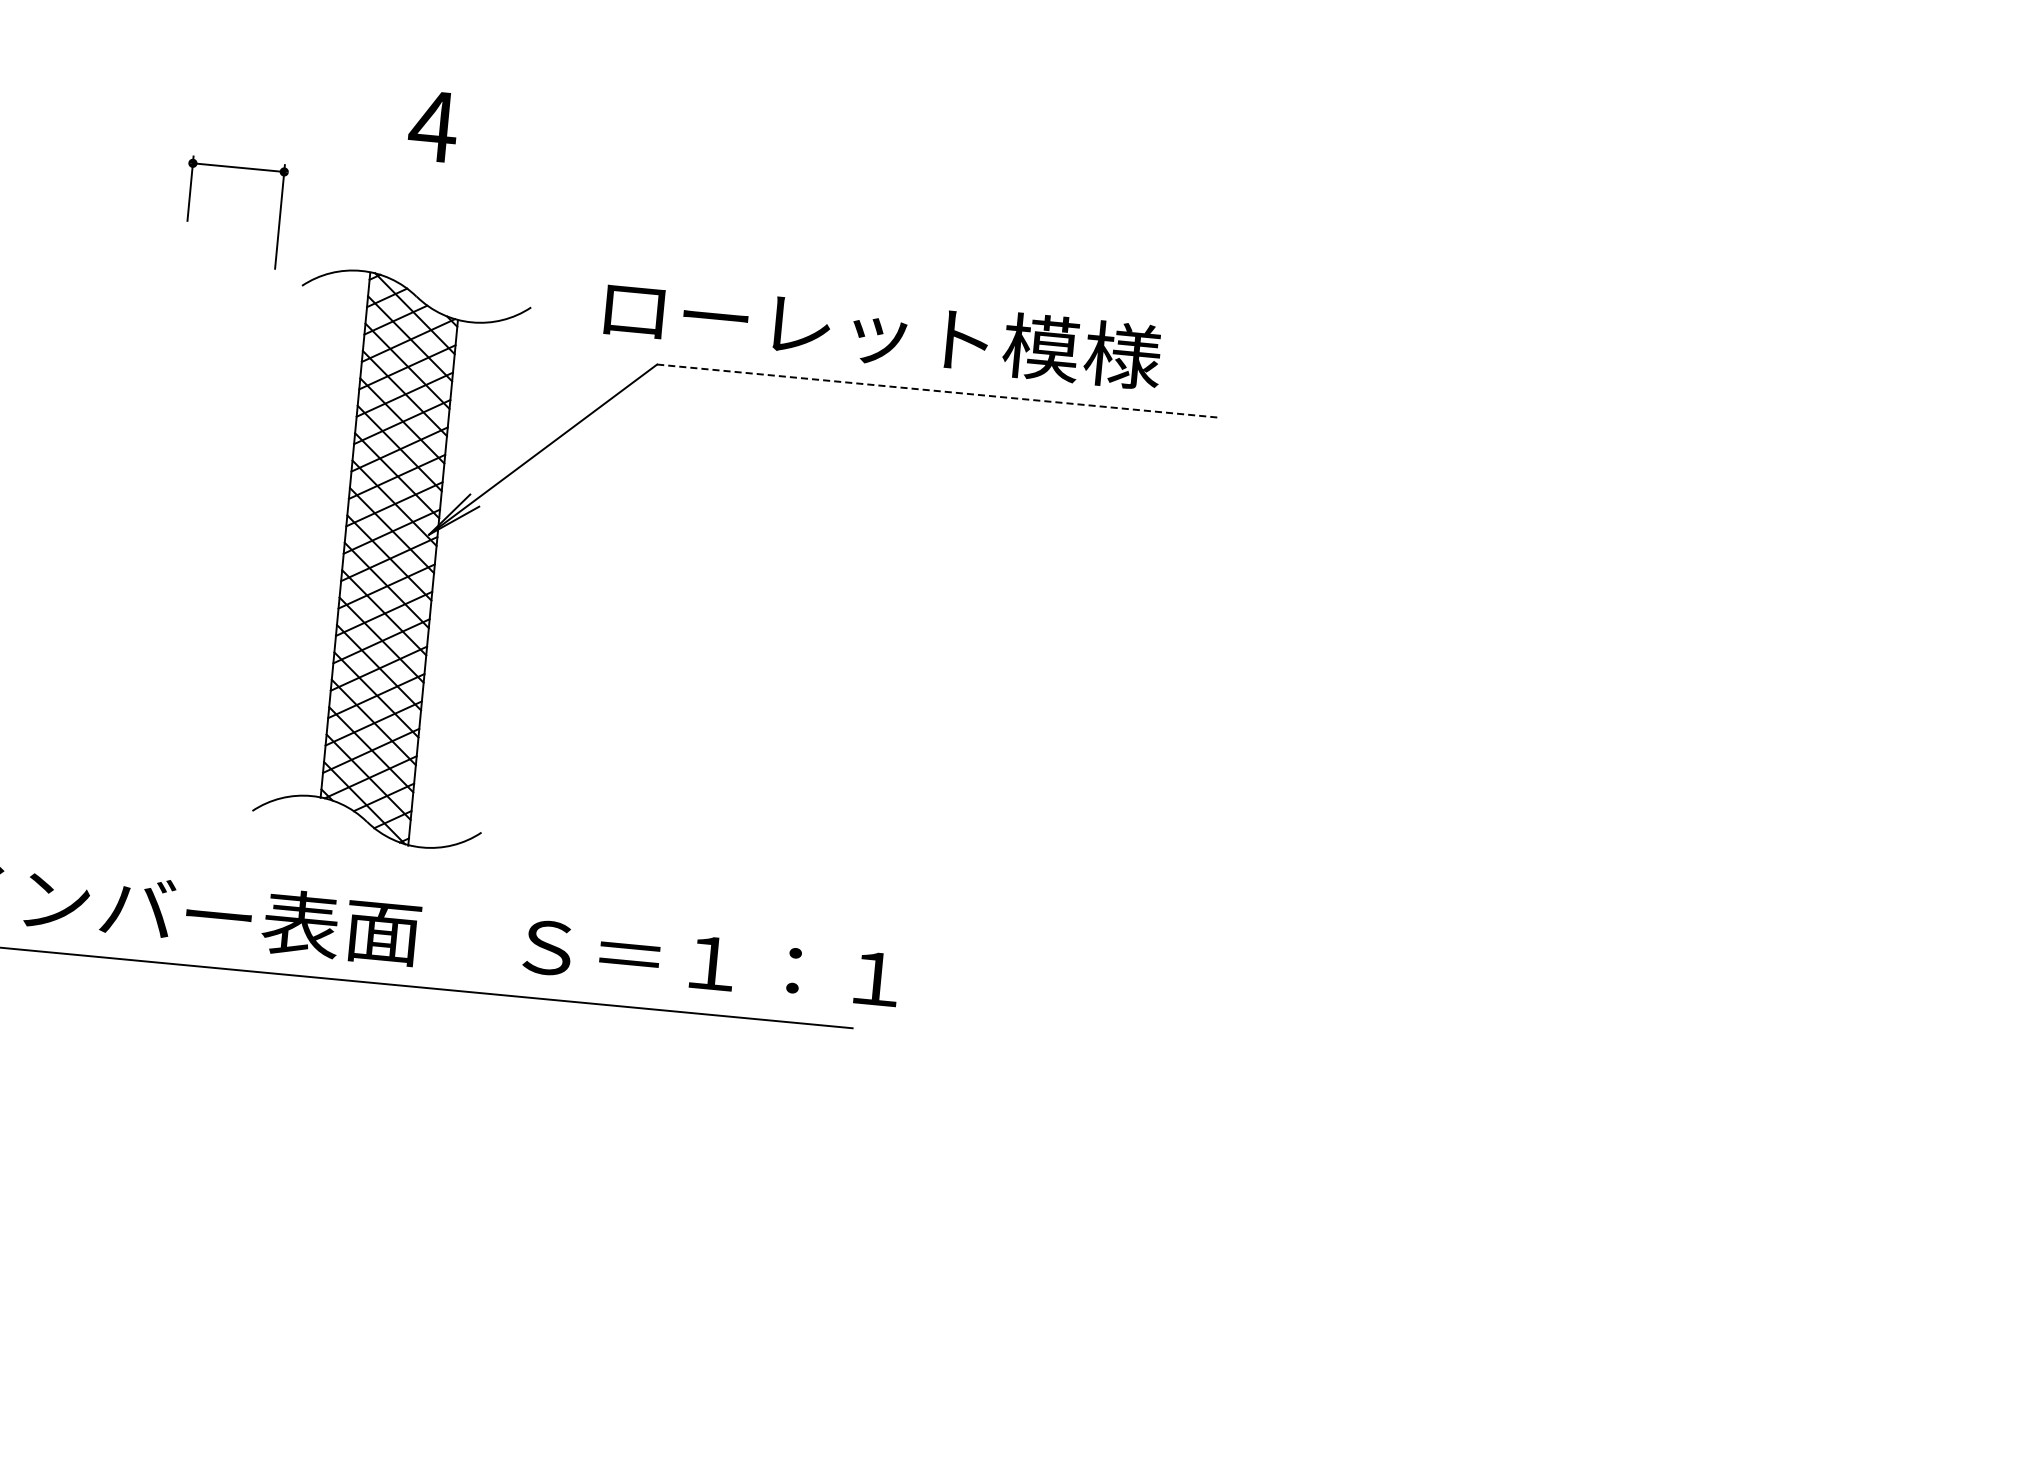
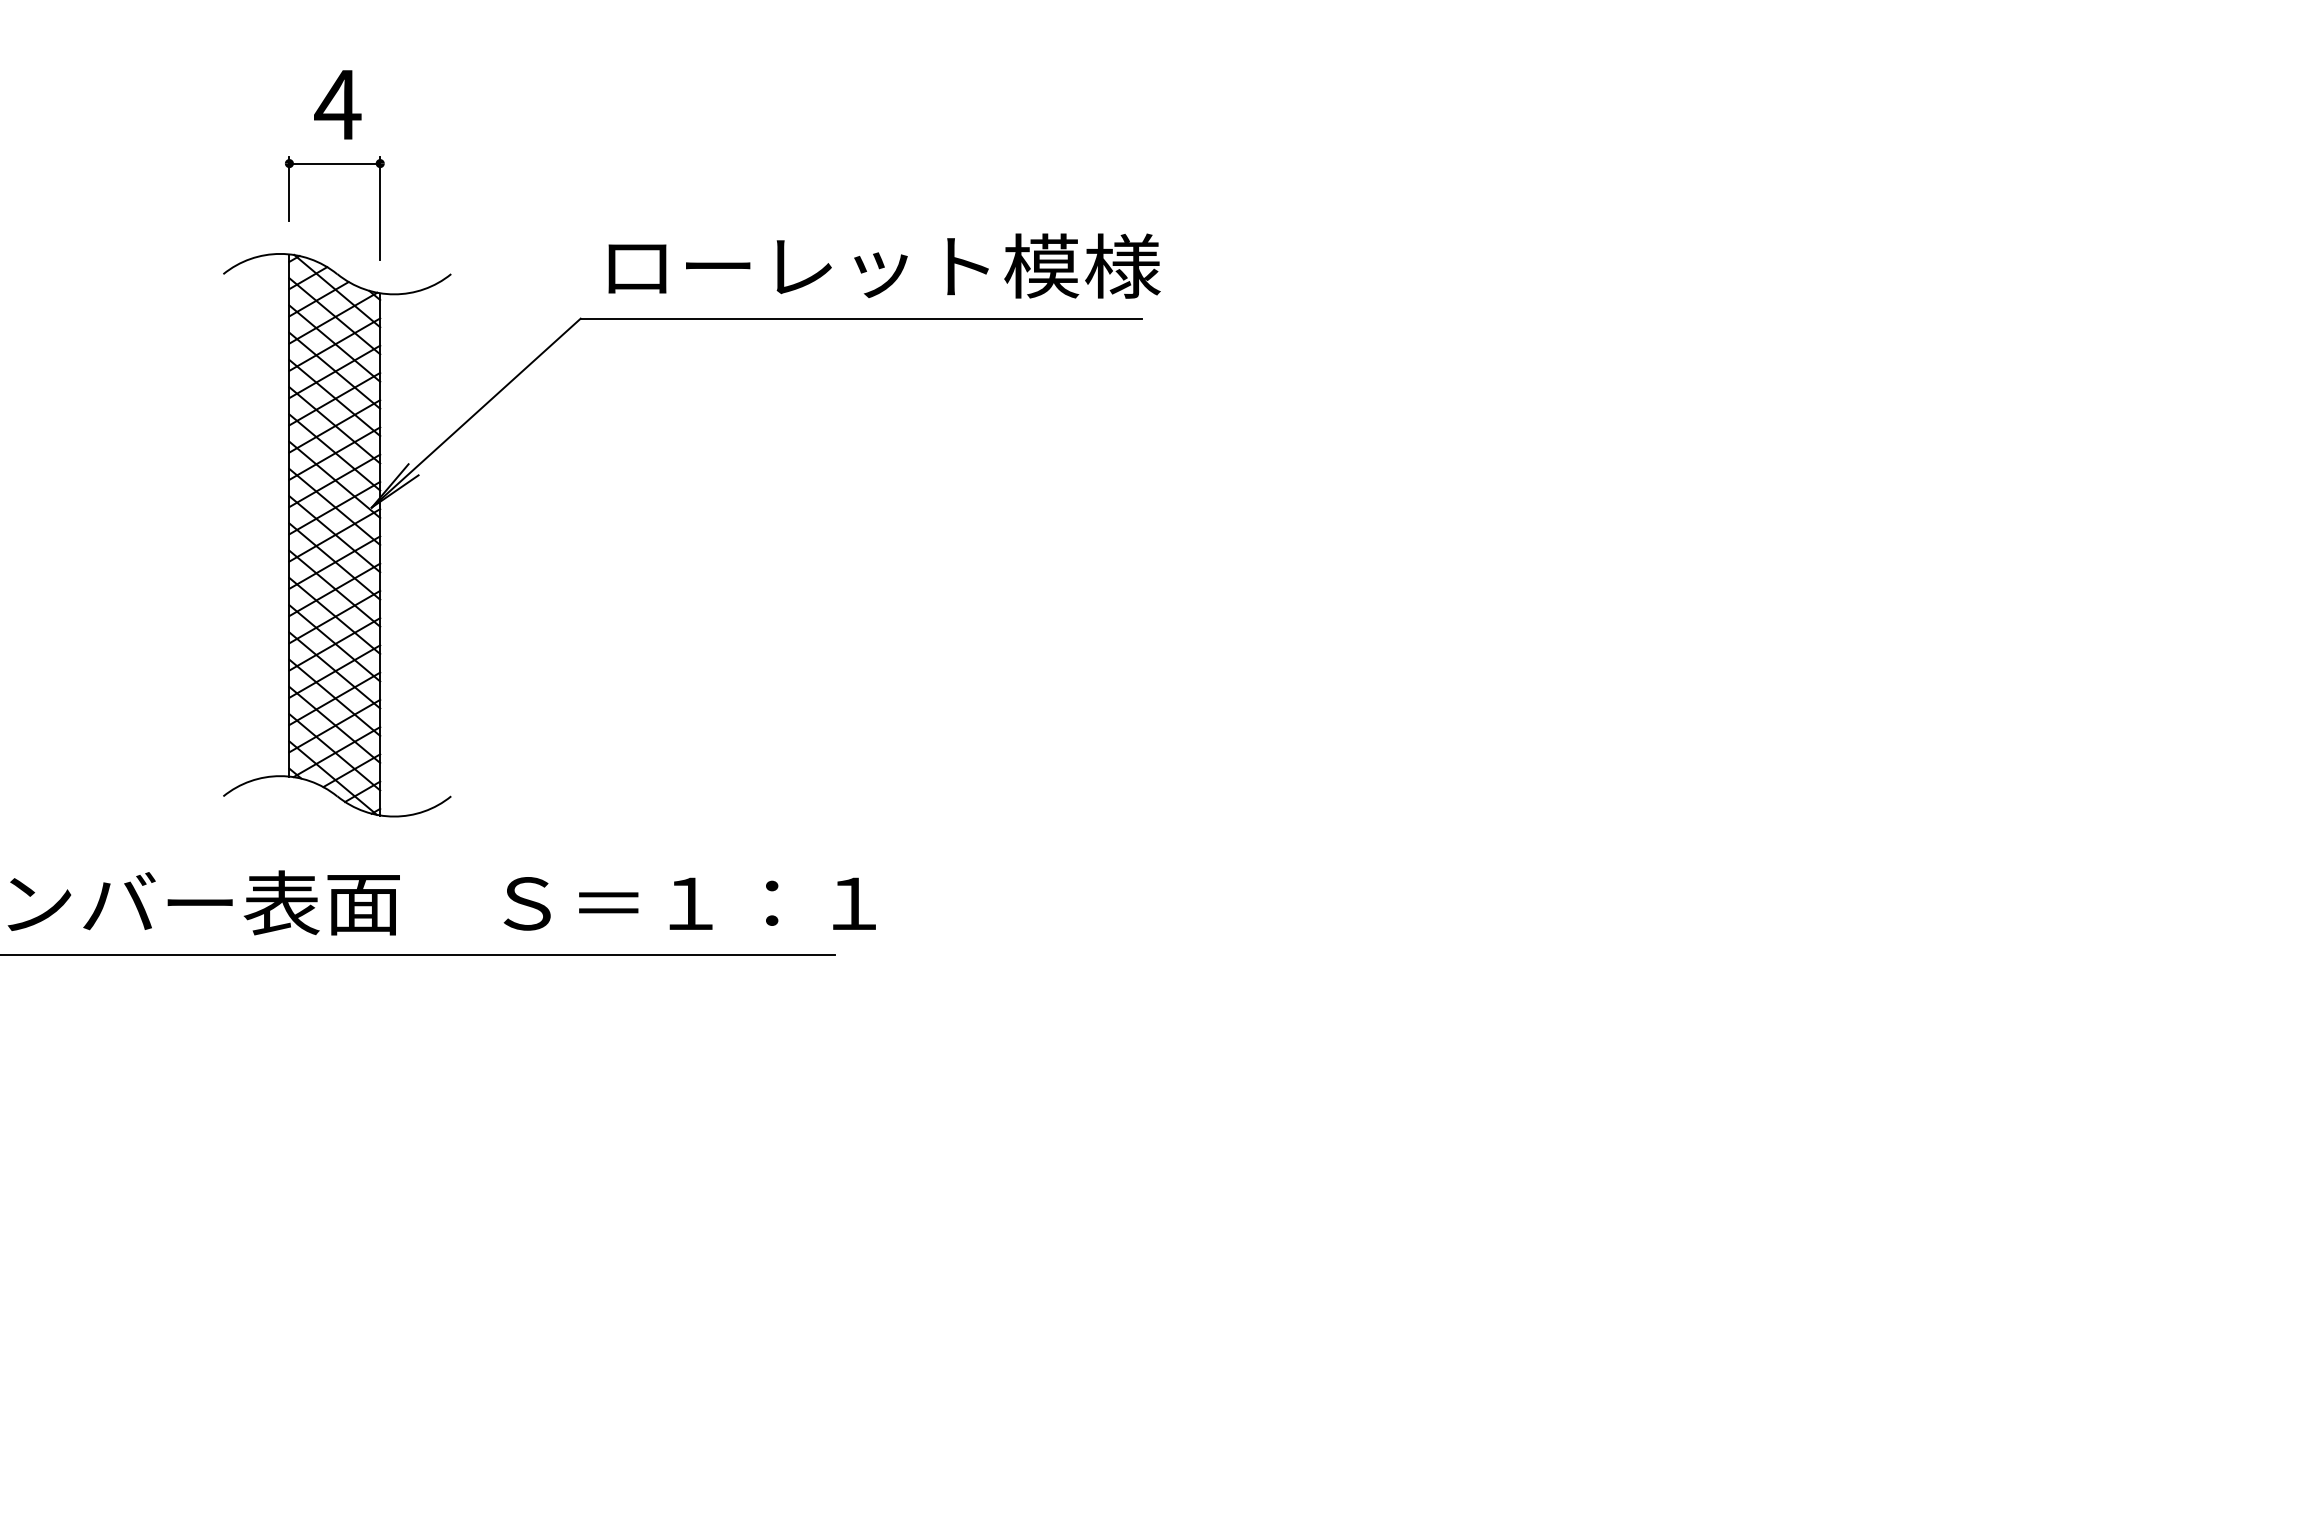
part: (238, 168) -> (334, 164), moved
text: (883, 331) -> (884, 265), moved
line: (939, 391) -> (861, 318), dashed -> solid

